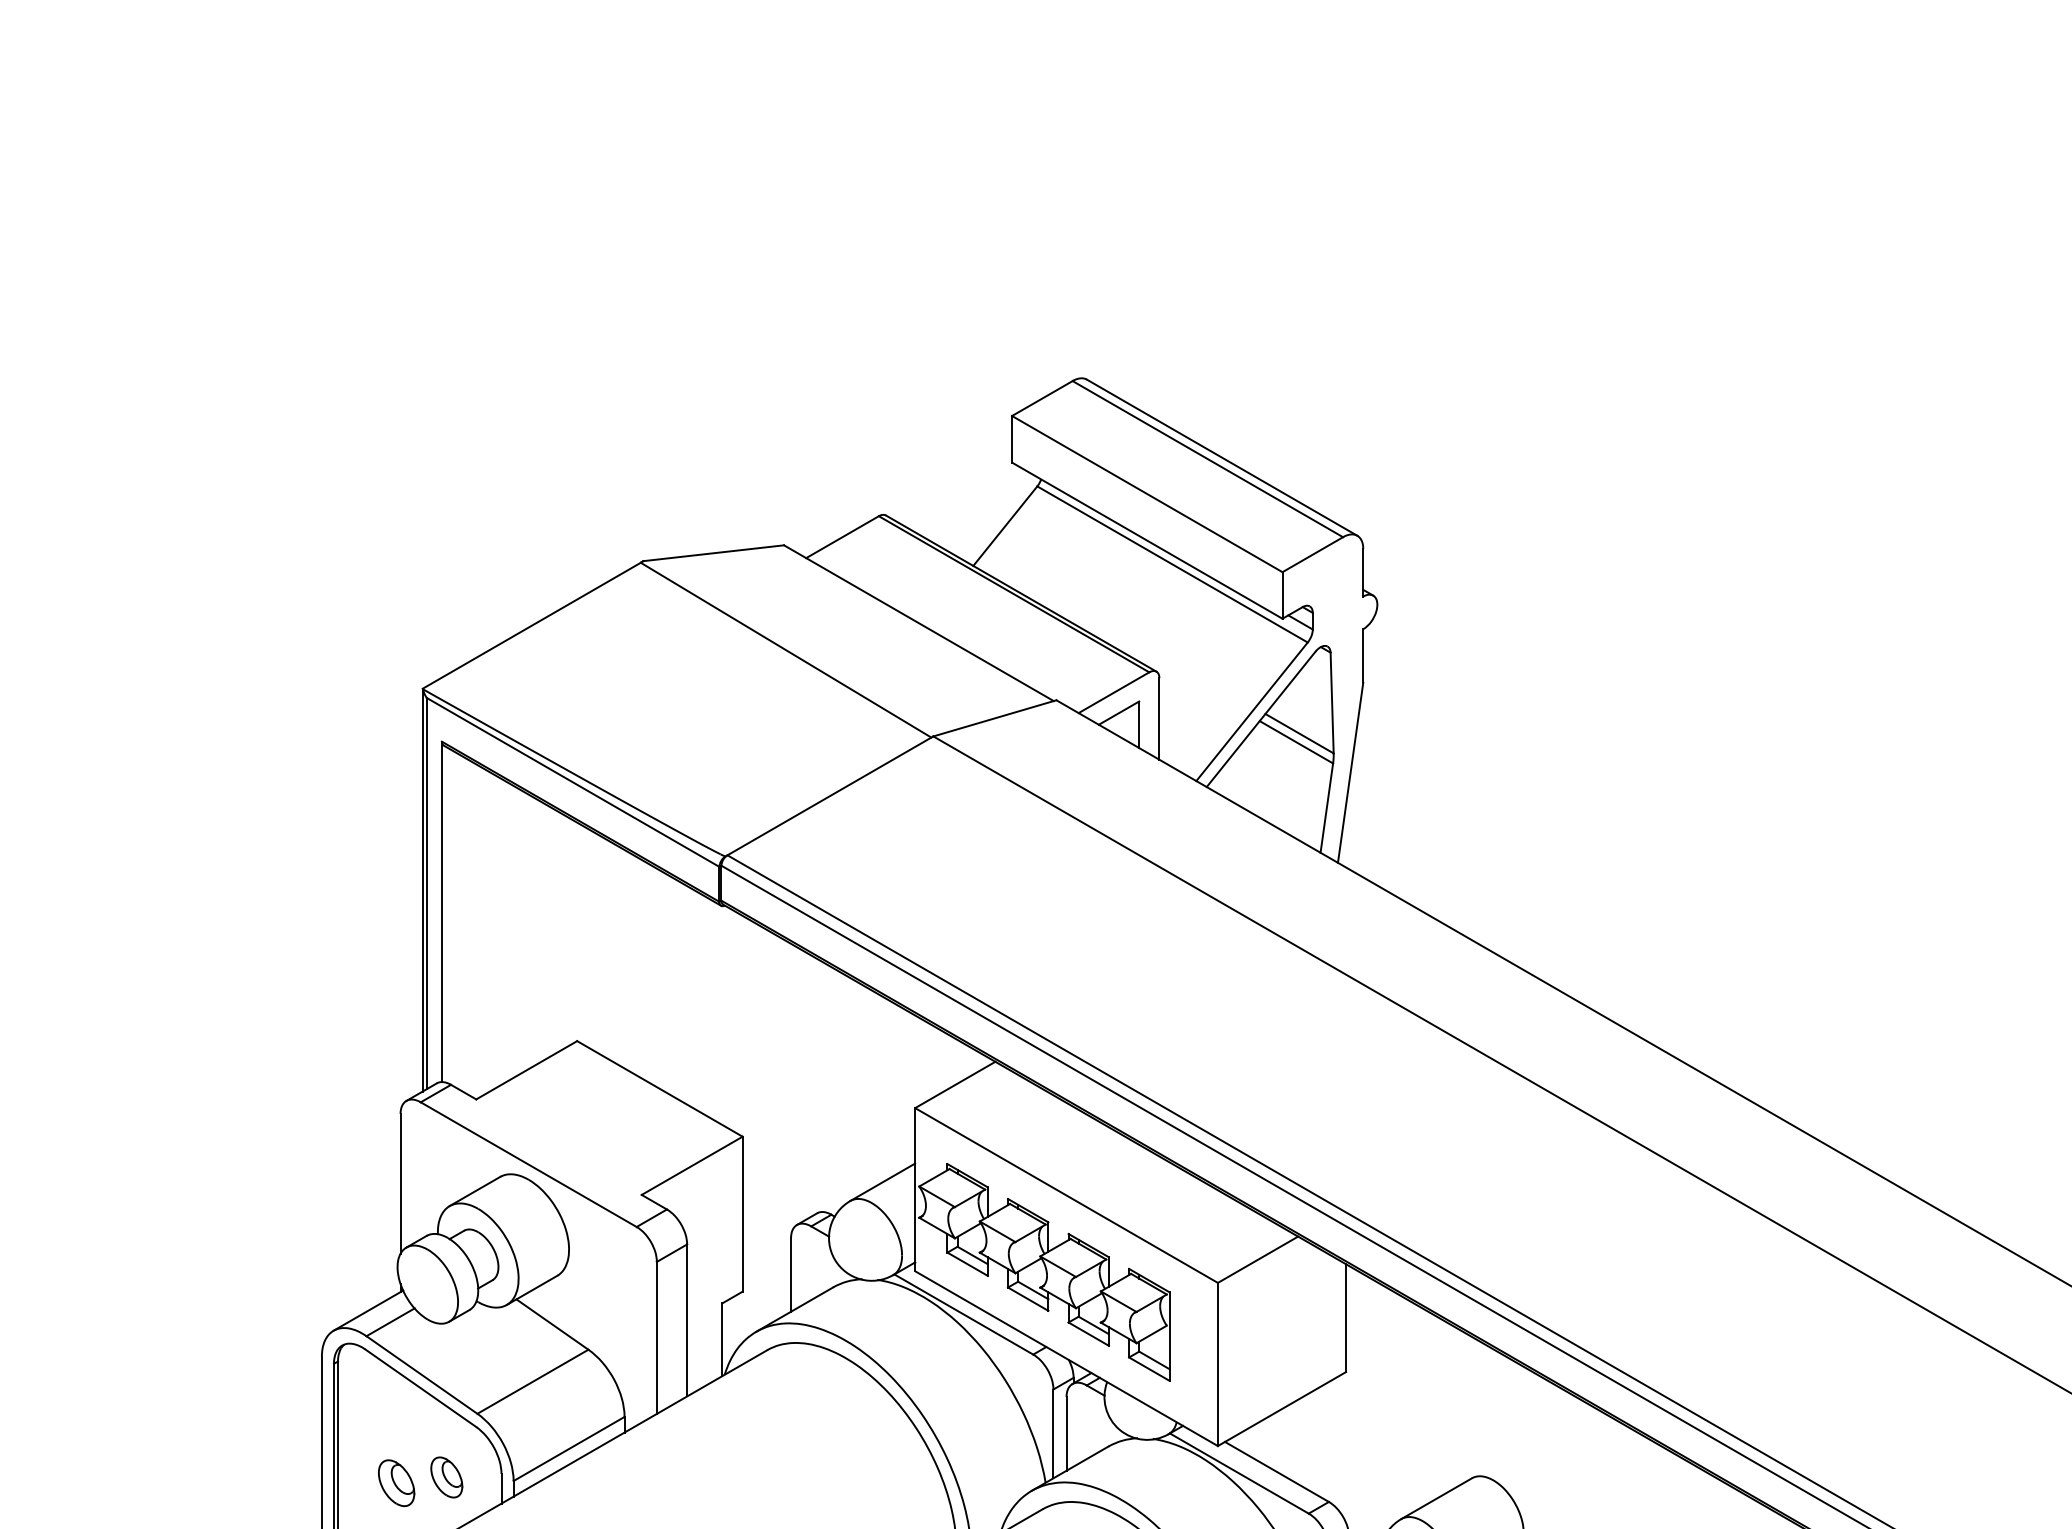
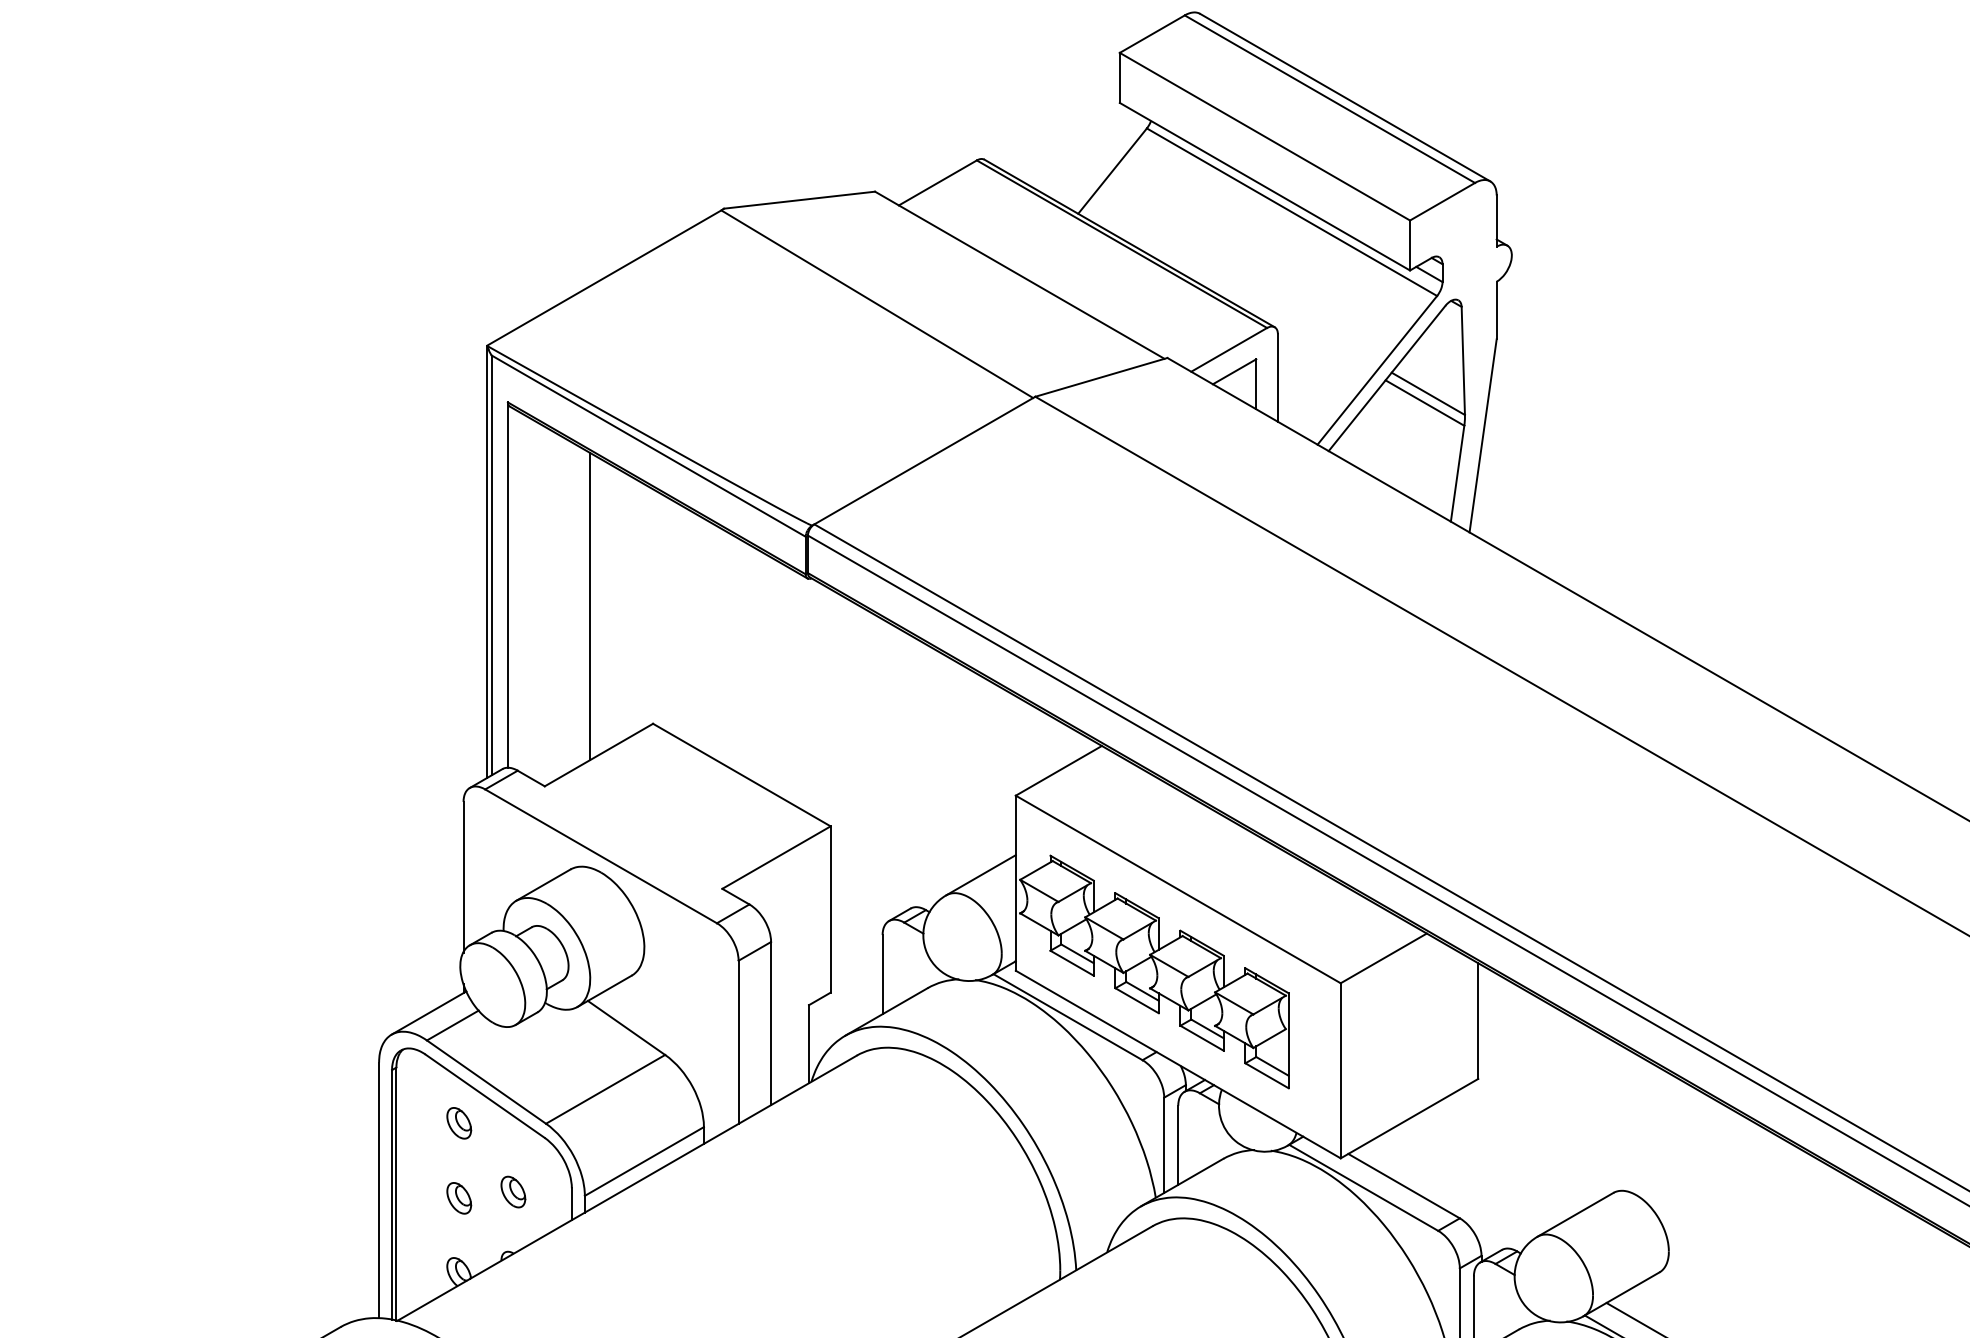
line: (518, 931) -> (590, 606), added
part: (396, 1413) -> (459, 1123), added
part: (447, 1477) -> (513, 1192), size x0.71
part: (396, 1483) -> (459, 1198), size x0.62

